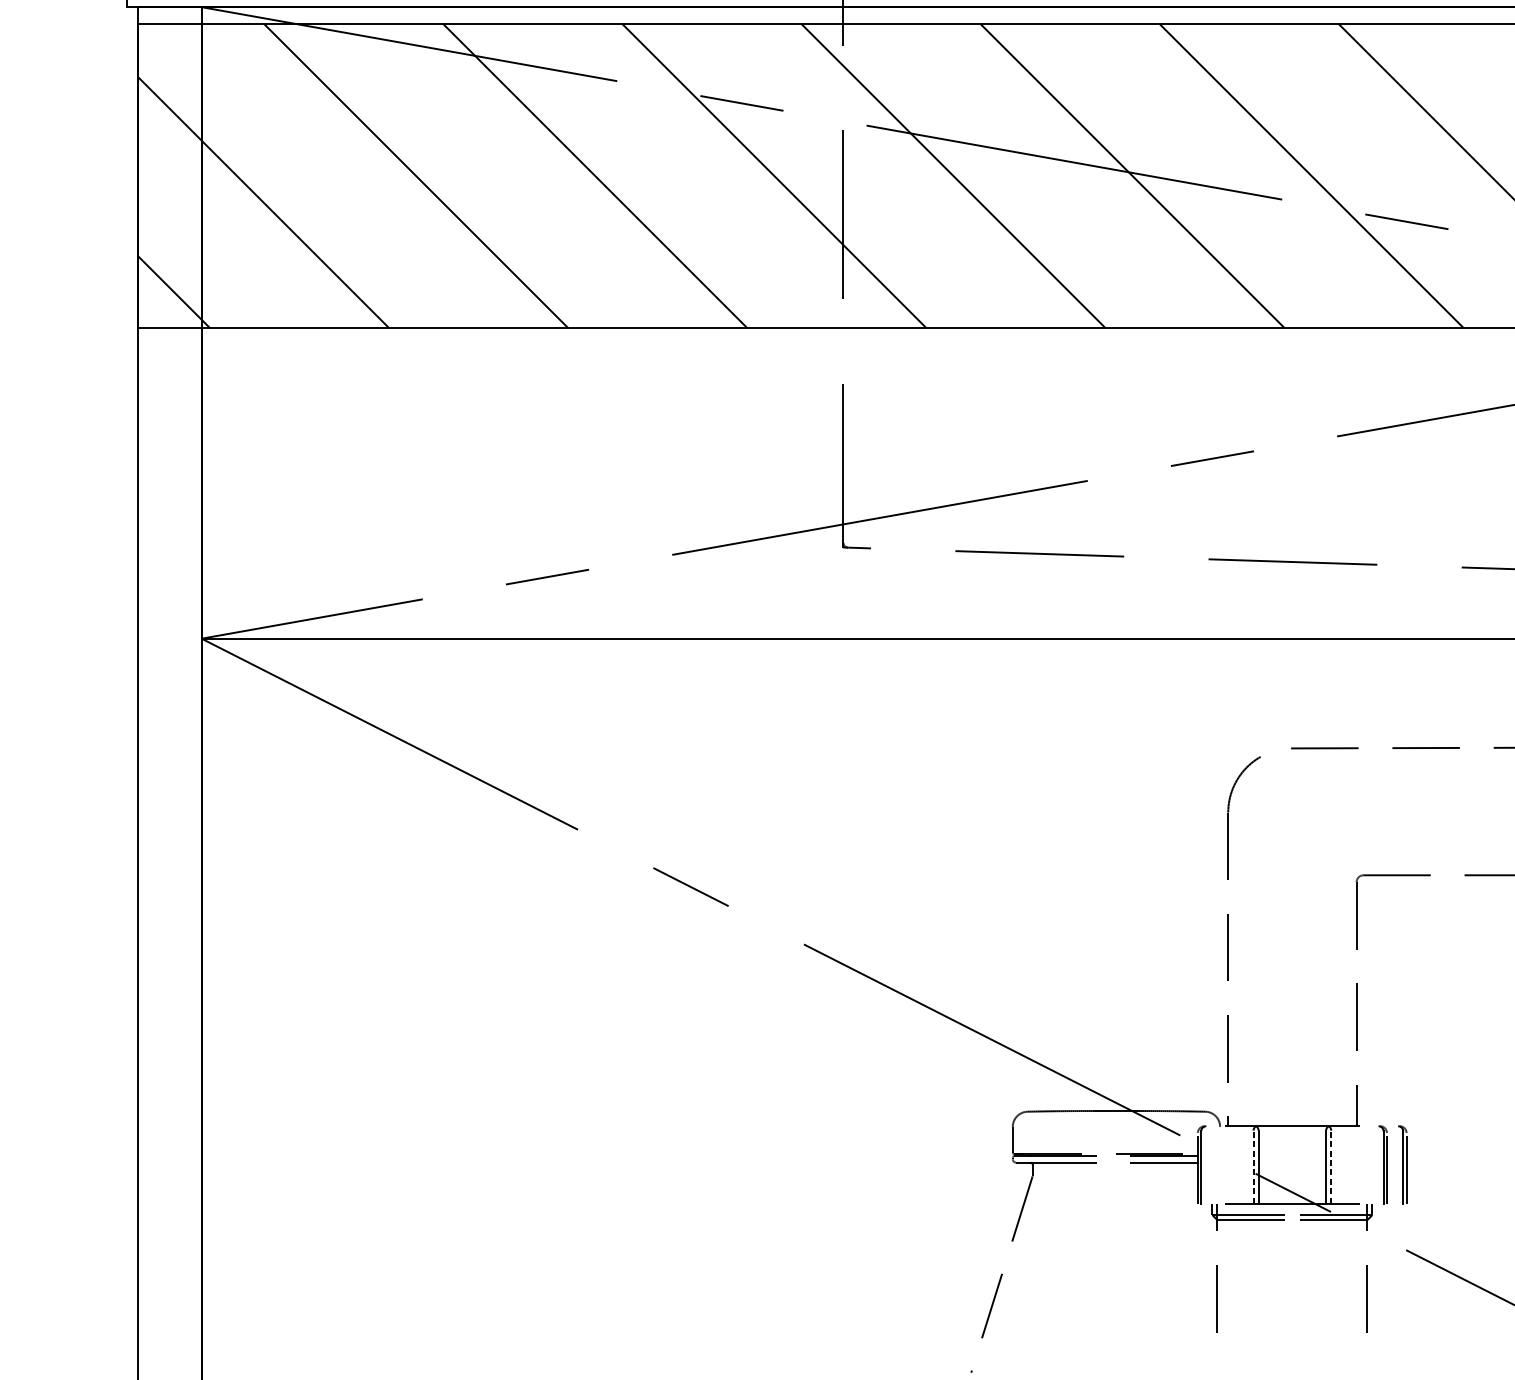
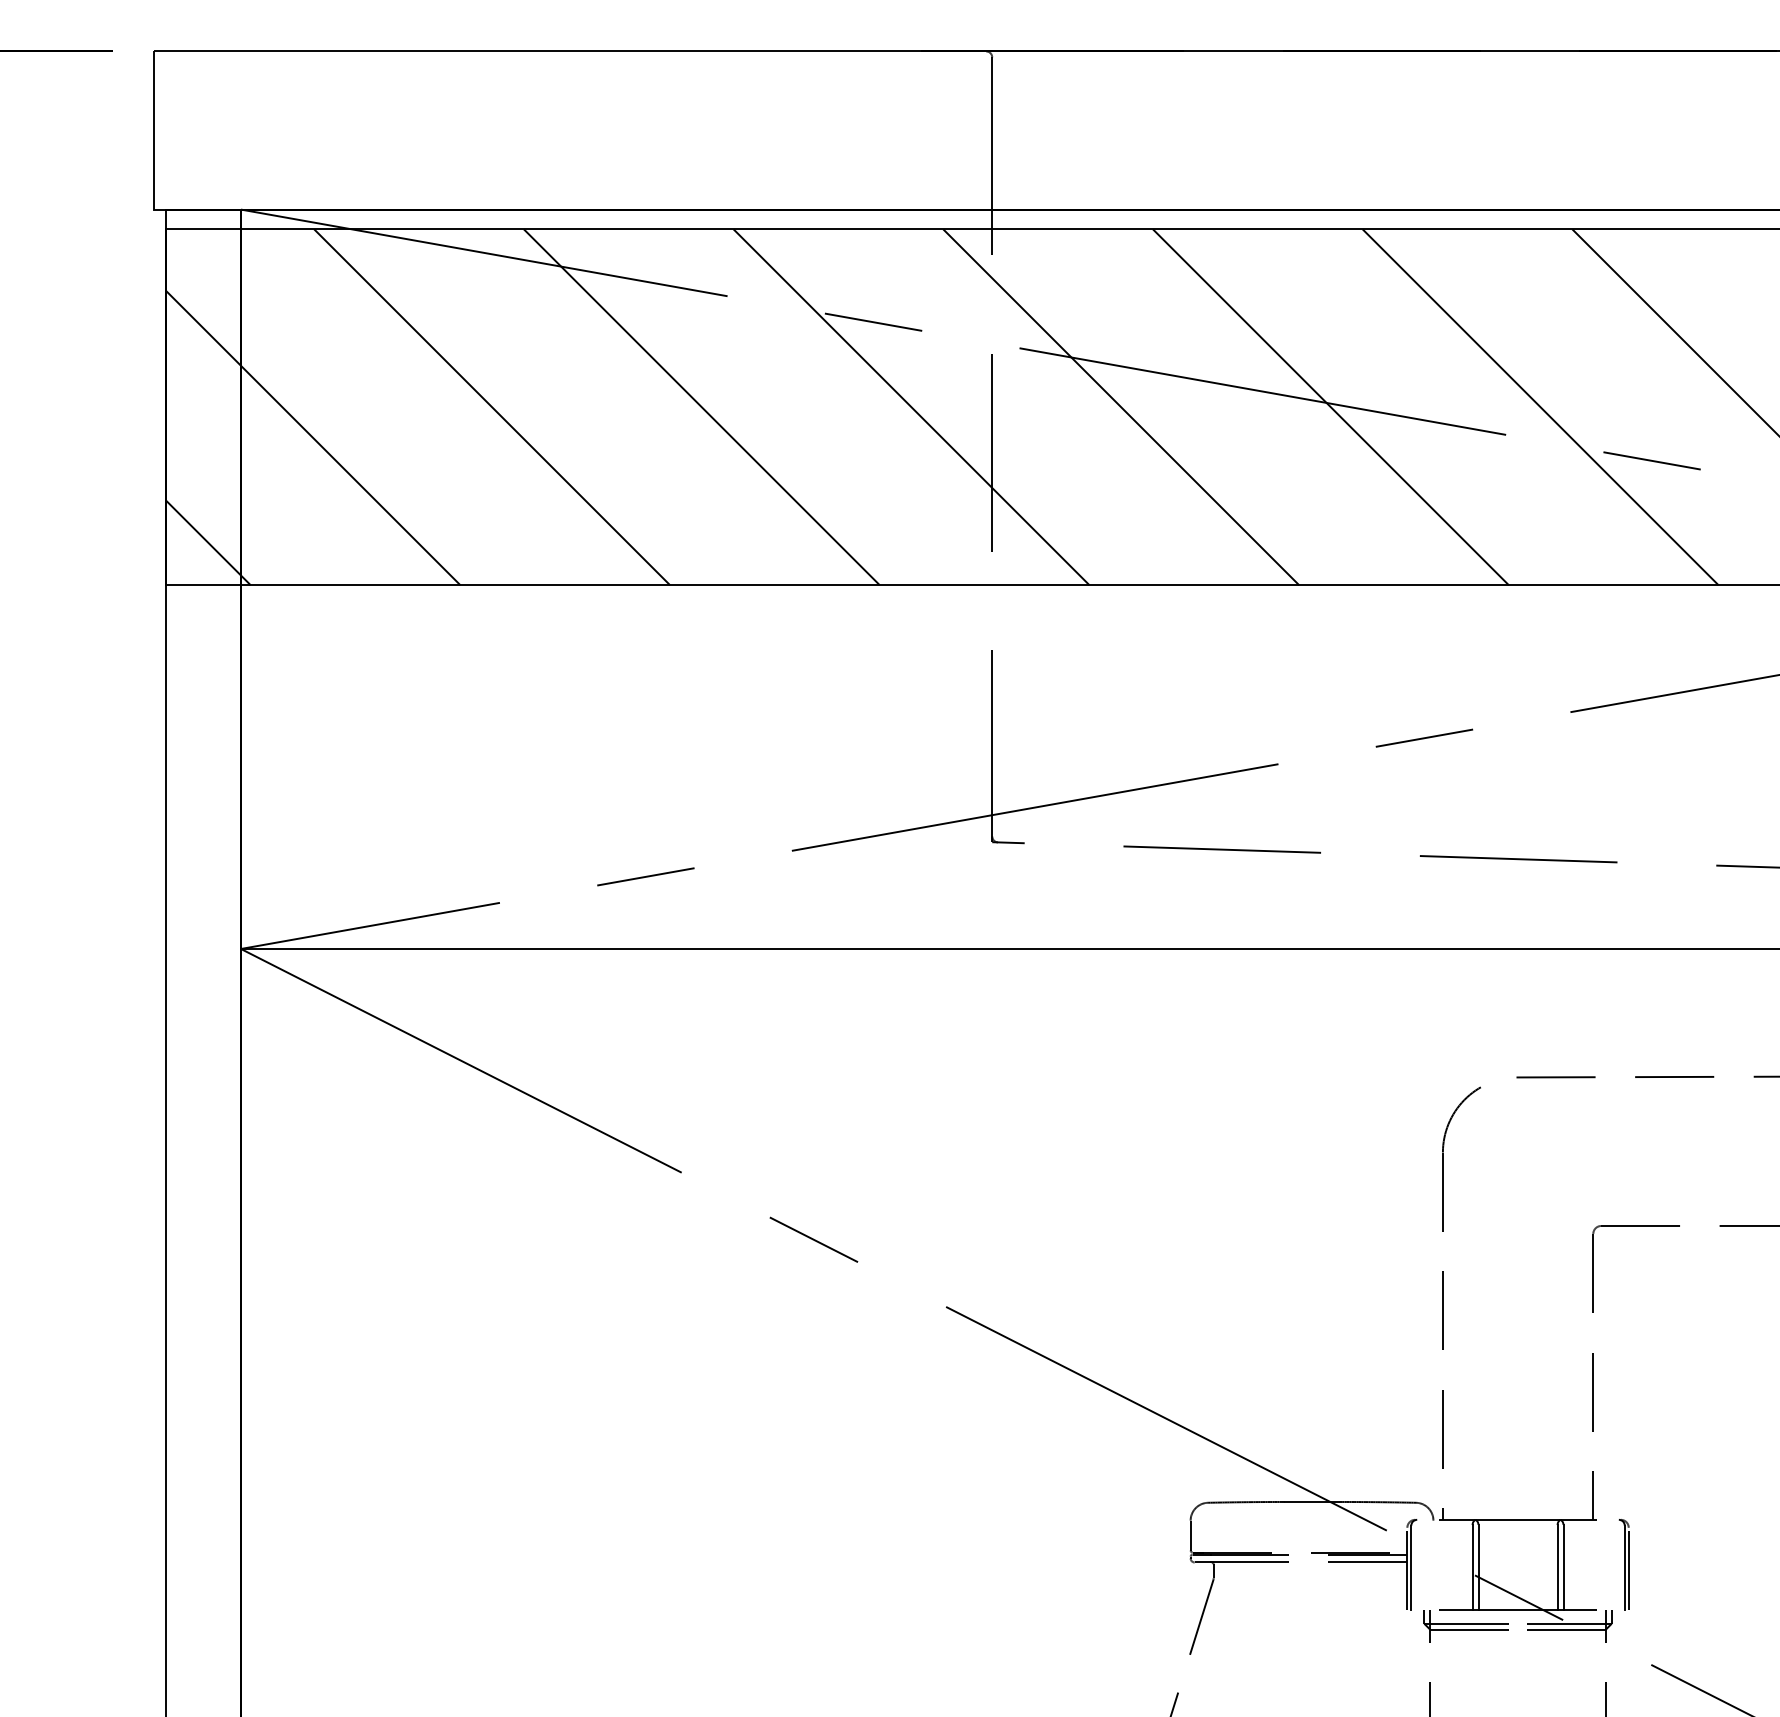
part: (1402, 1164) -> (1646, 1564), removed
line: (1253, 1166) -> (1472, 1567), dashed -> solid
line: (1331, 1166) -> (1563, 1567), dashed -> solid

